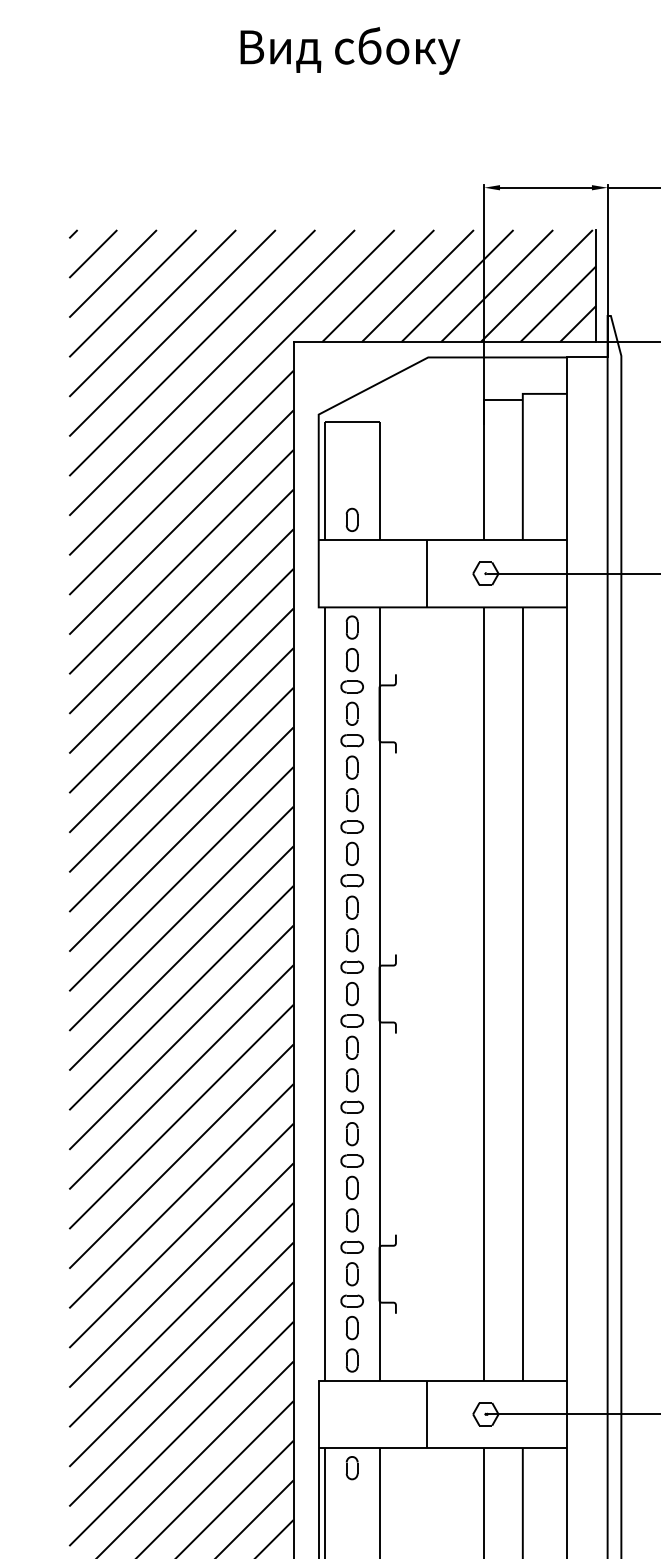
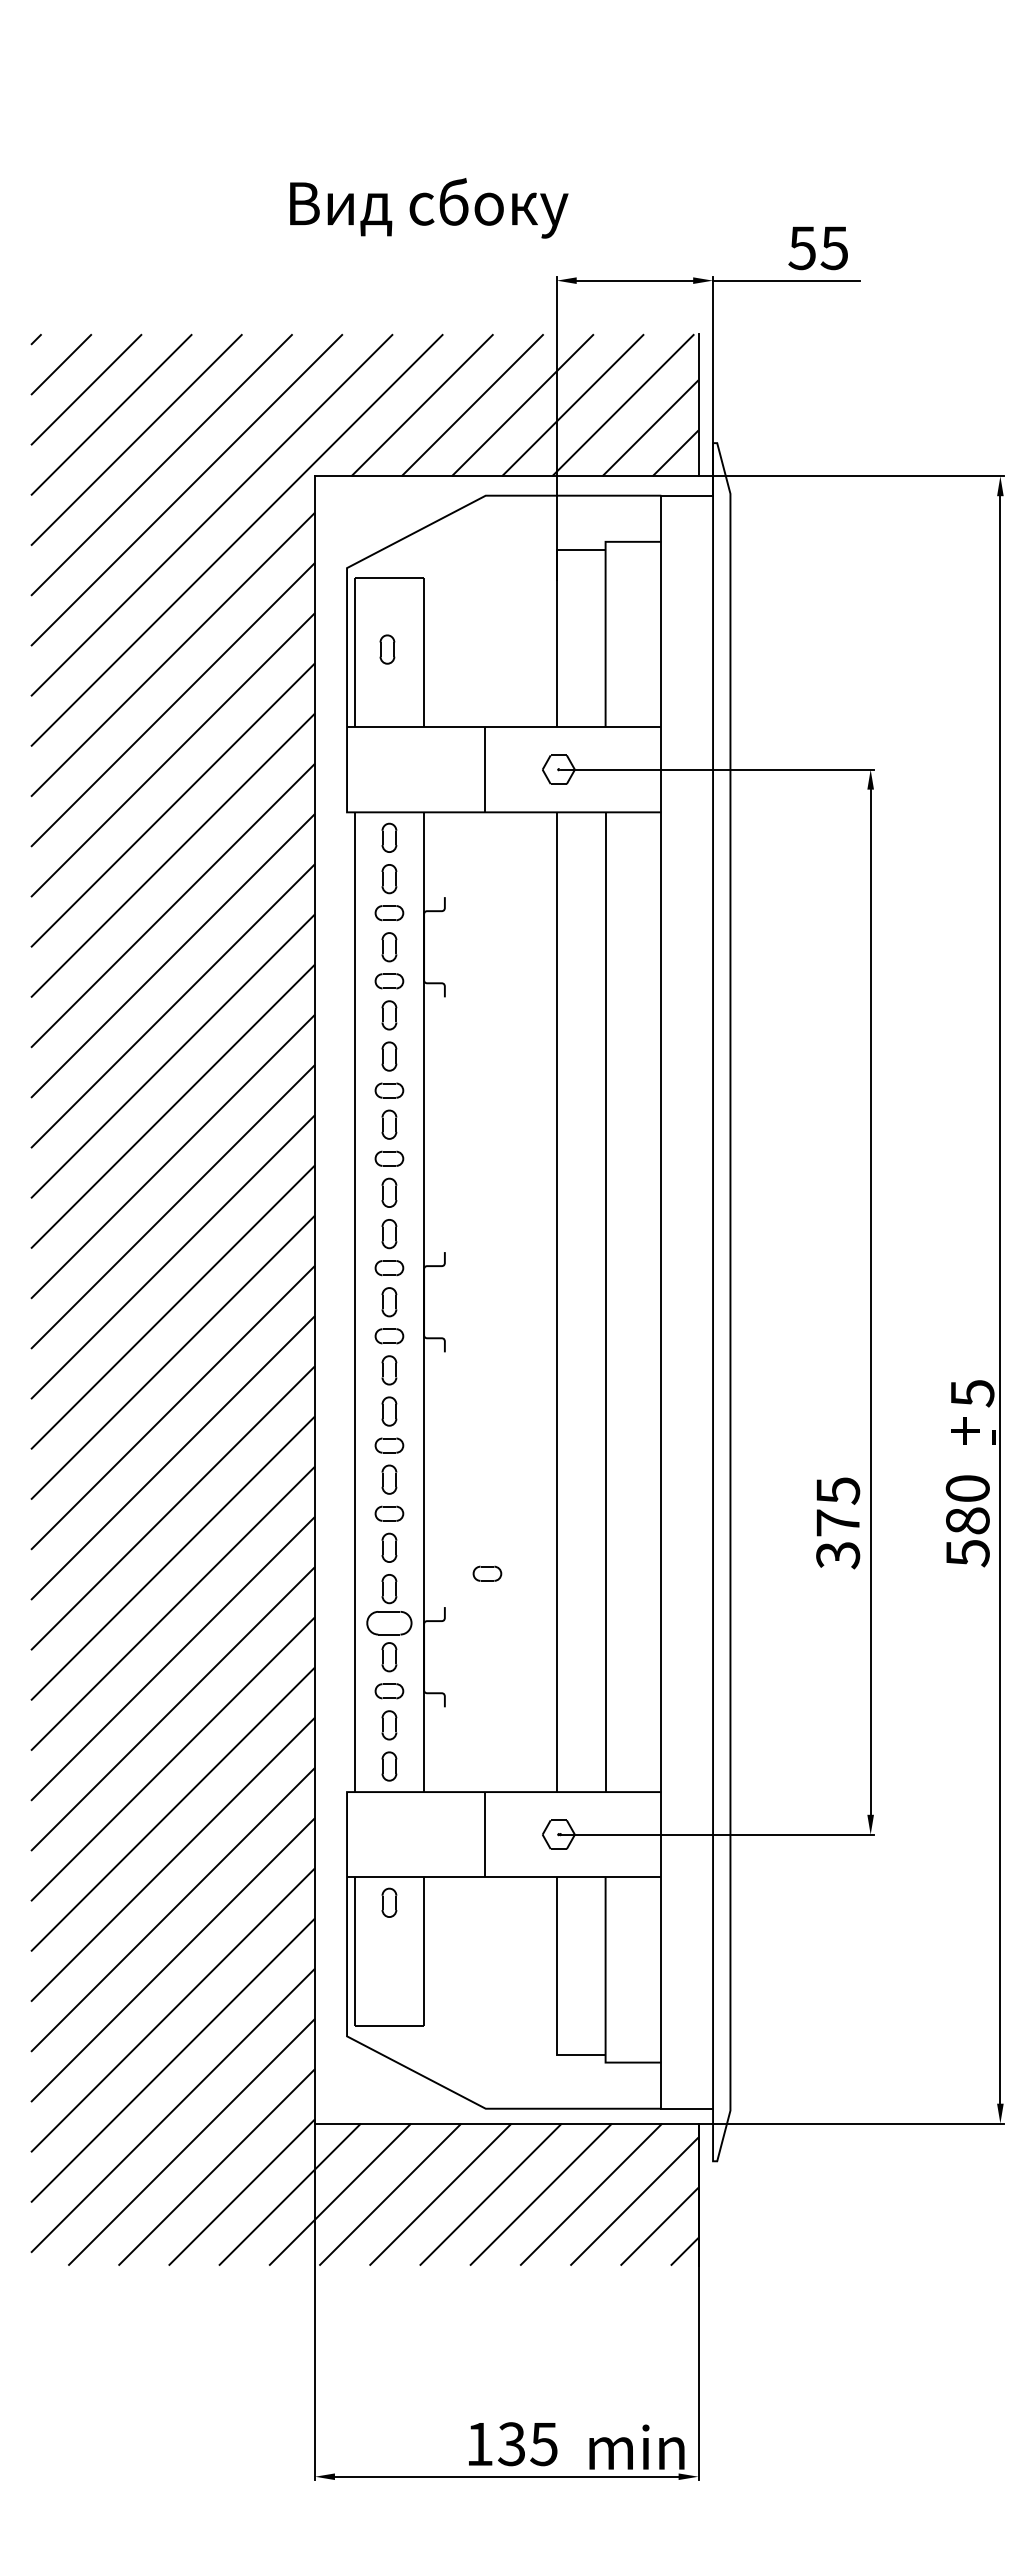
text: (350, 51) -> (429, 208), moved
part: (352, 519) -> (387, 649), moved
part: (429, 1208) -> (487, 1573), added
part: (352, 1246) -> (389, 1622), size x1.6

